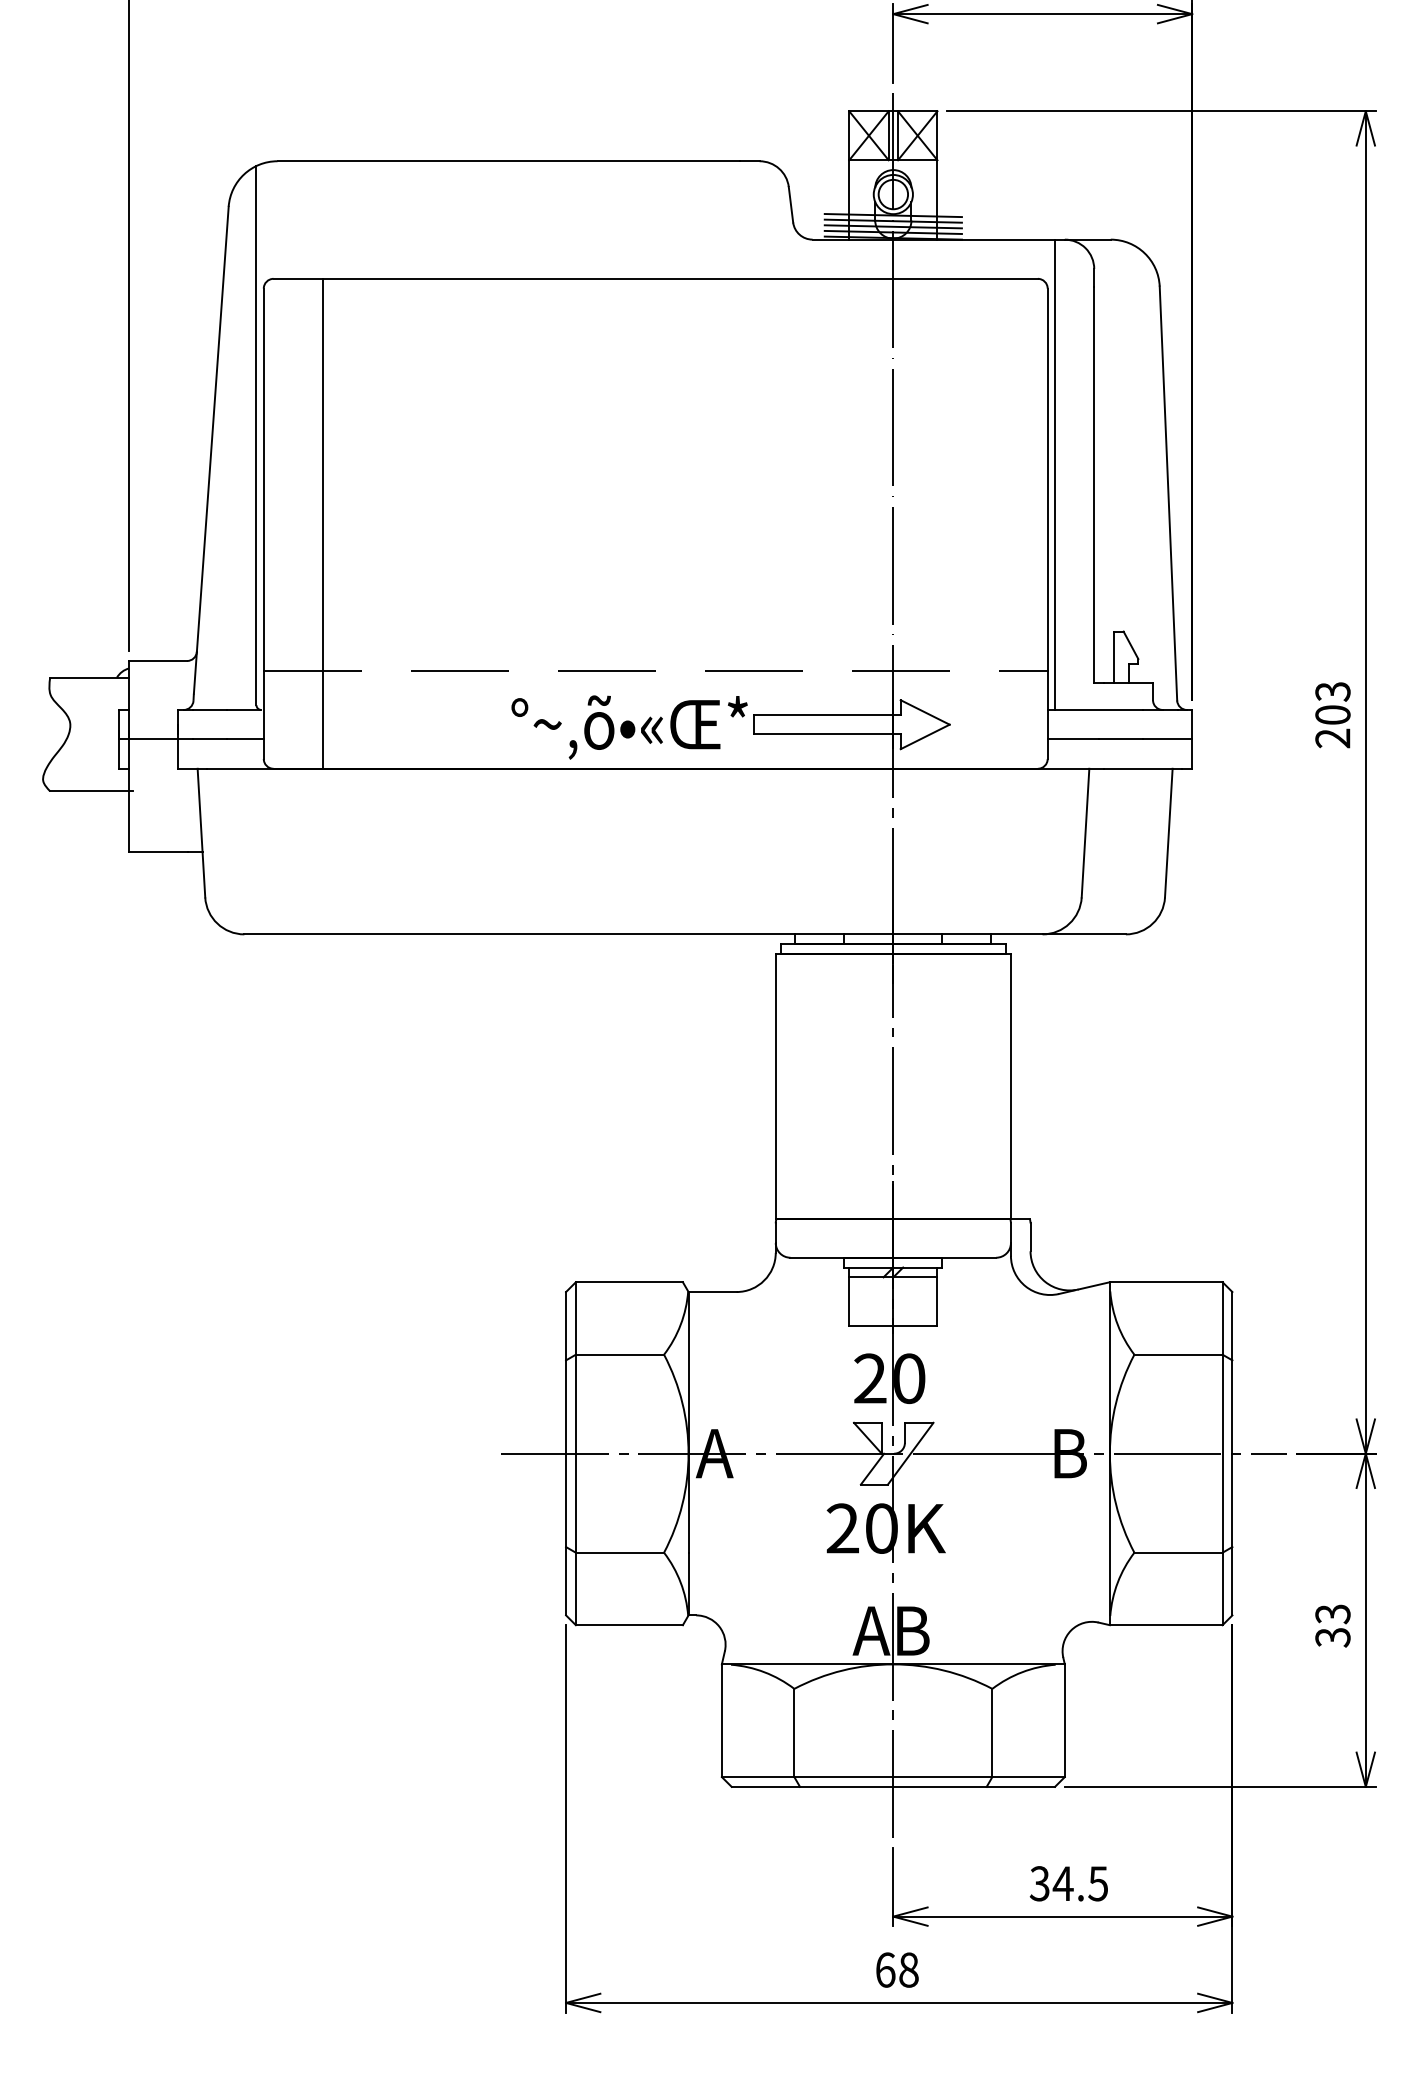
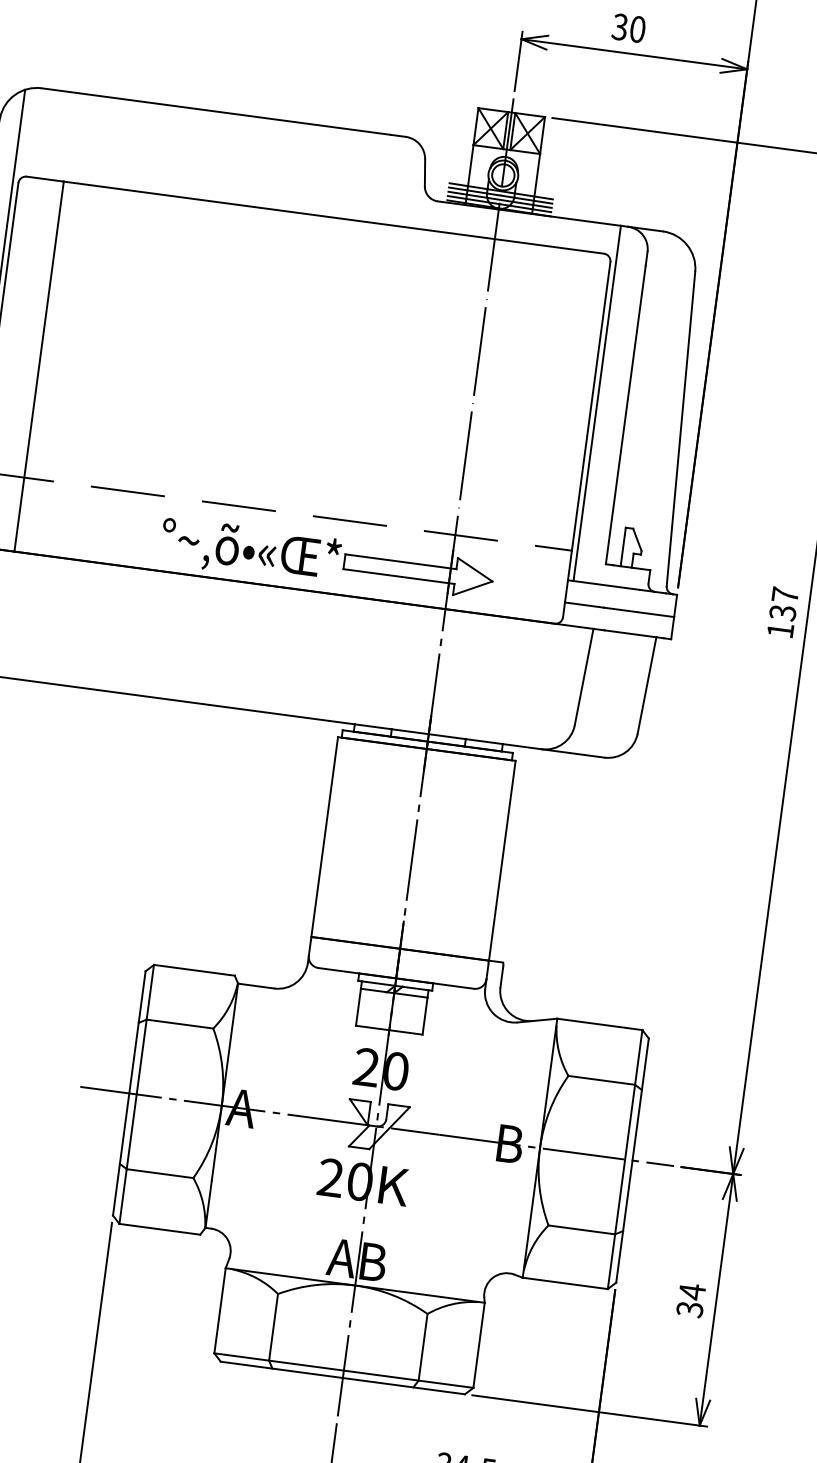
text: (1332, 715) -> (782, 613), 203 -> 137
text: (1332, 1613) -> (692, 1291), 33 -> 34

